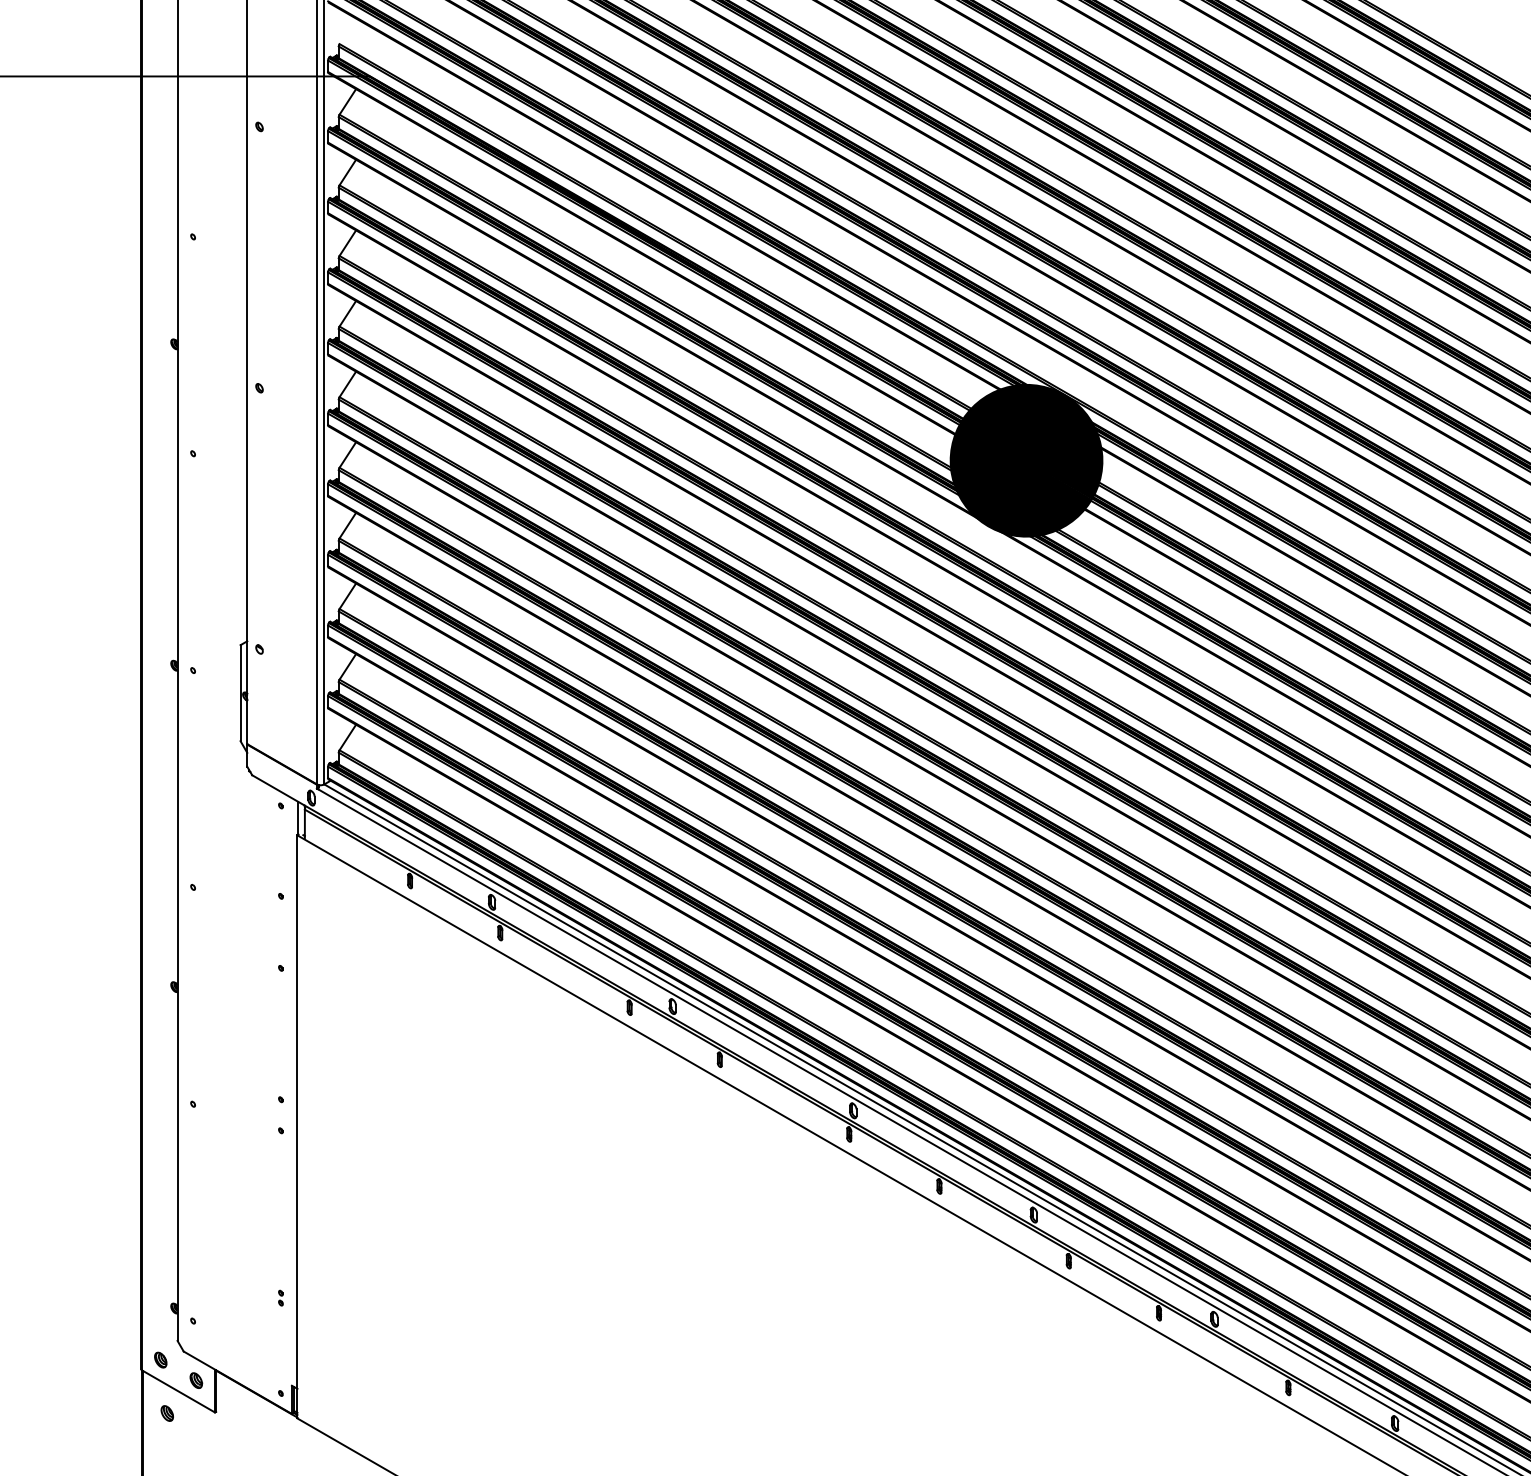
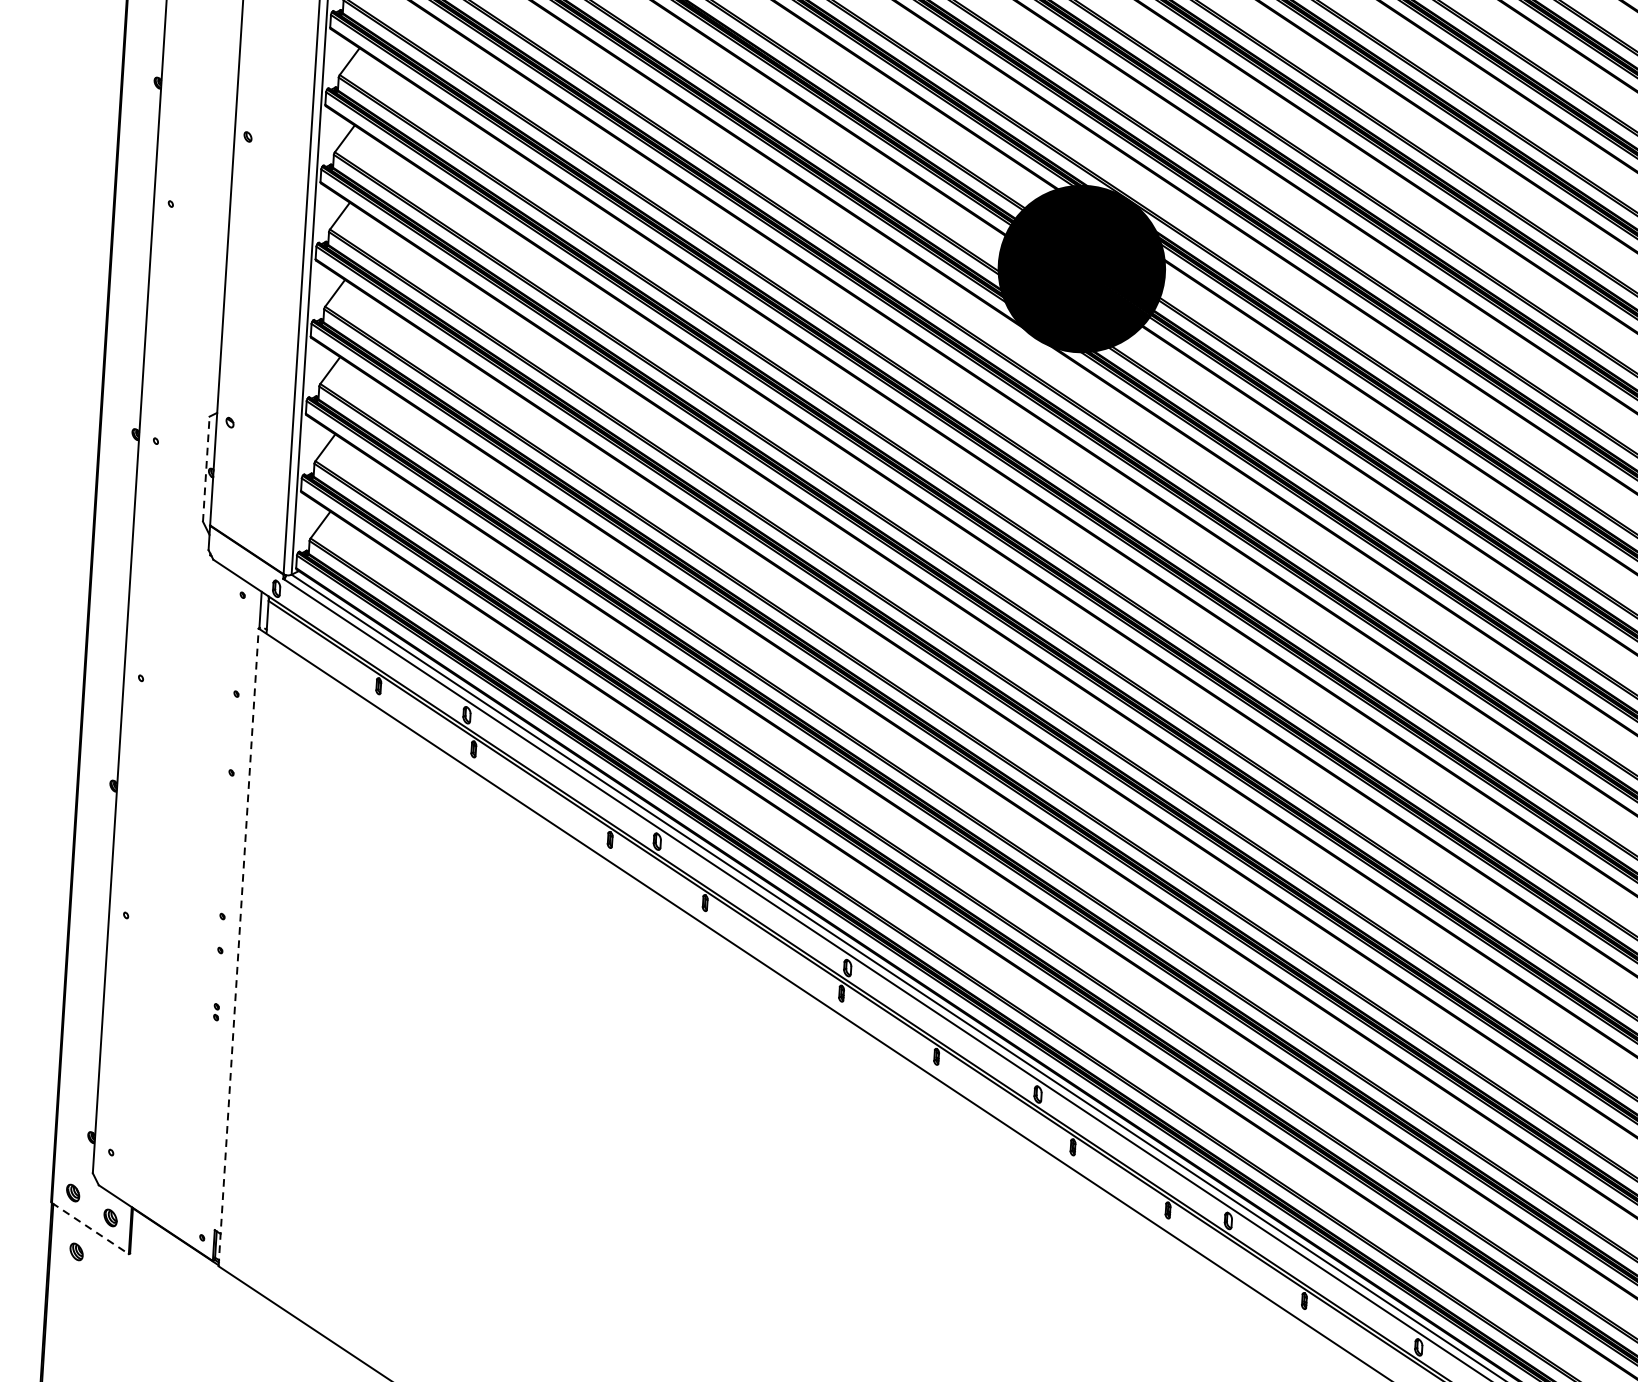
line: (240, 692) -> (206, 468), solid -> dashed
line: (297, 1126) -> (238, 946), solid -> dashed
part: (280, 1297) -> (216, 1011), moved
line: (178, 1391) -> (90, 1228), solid -> dashed

